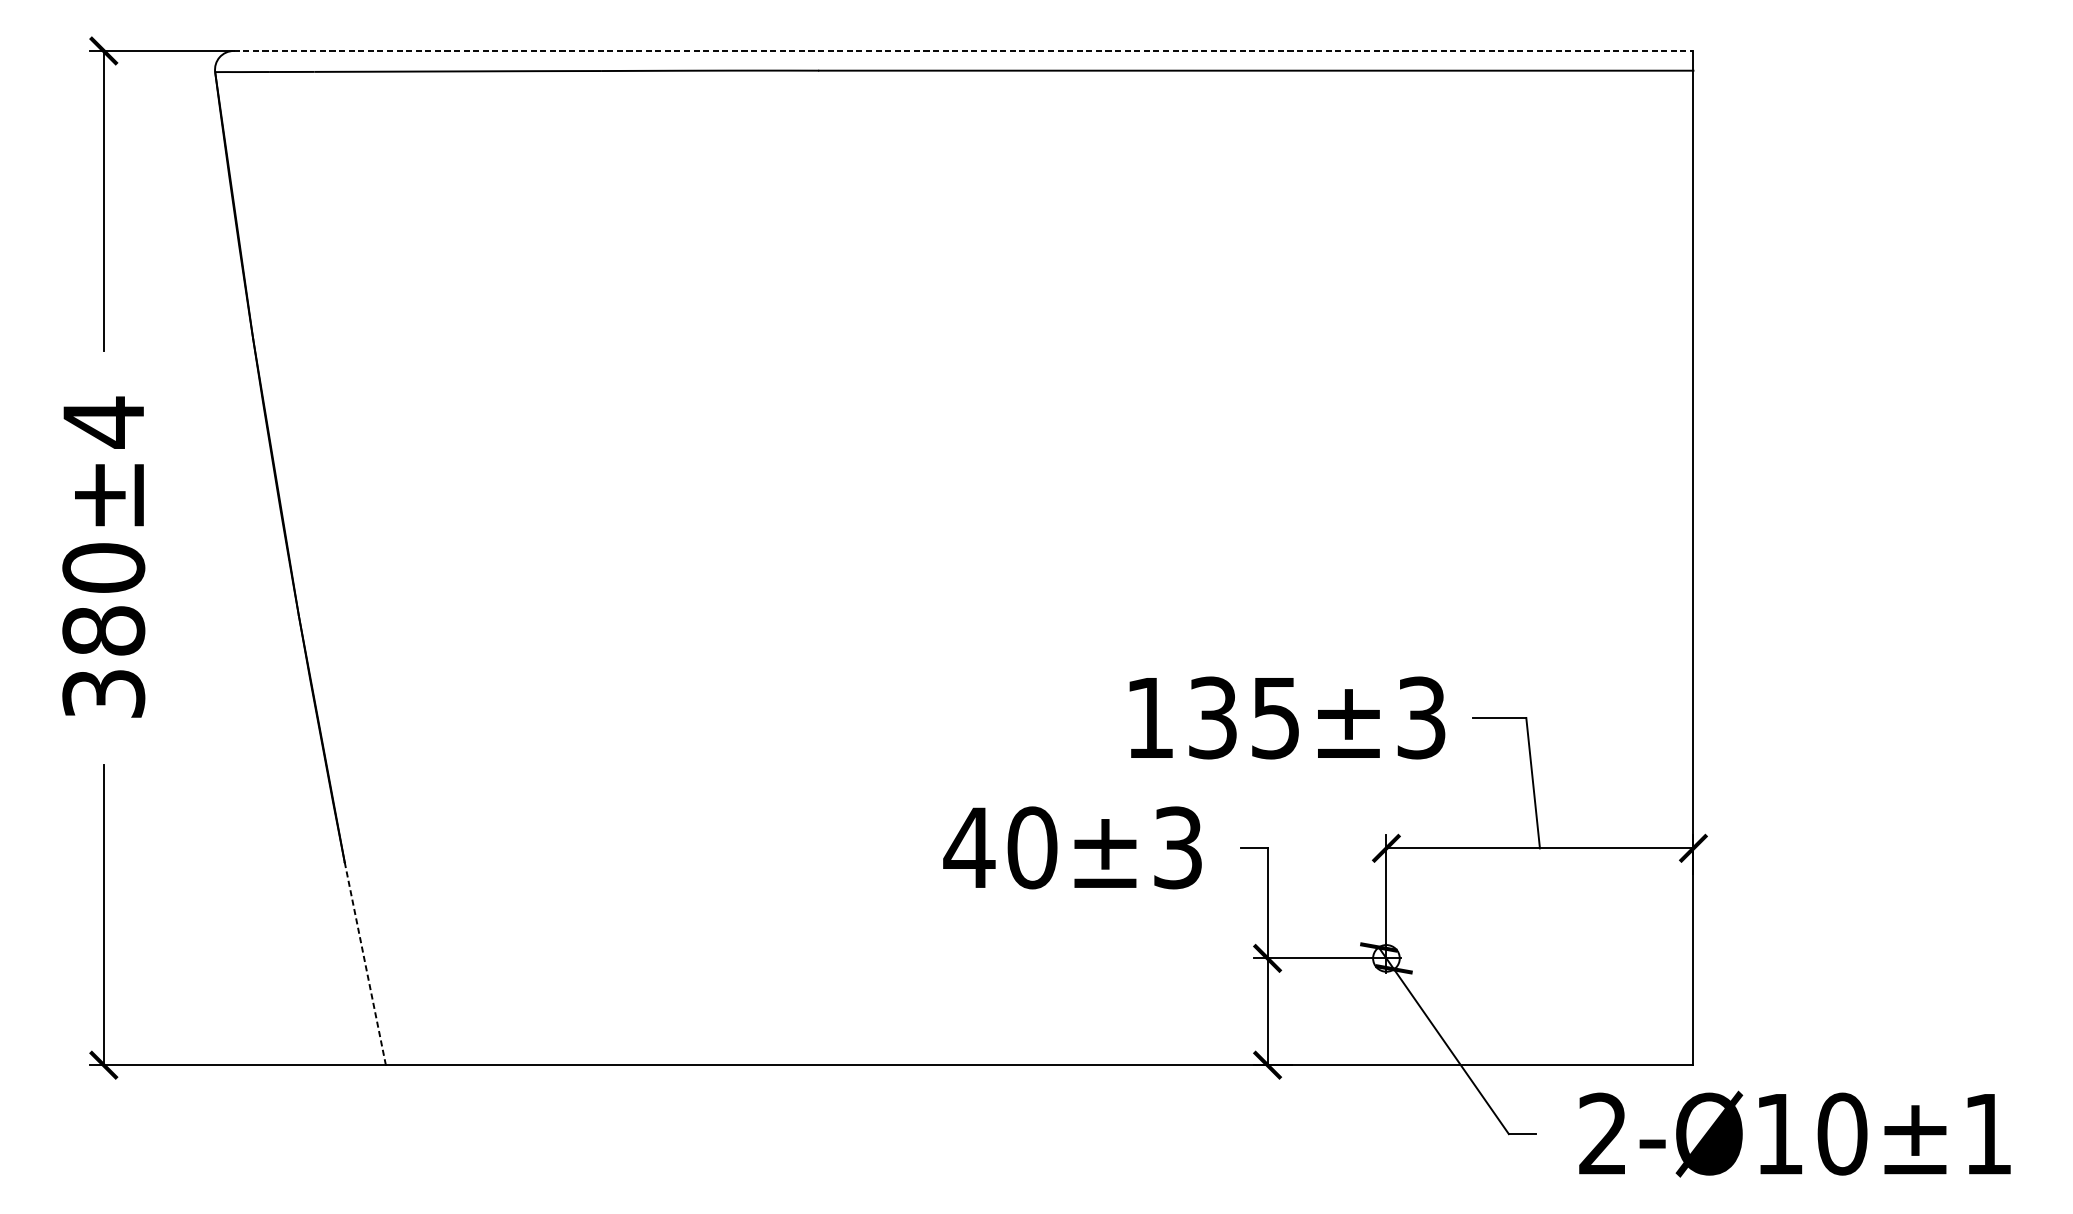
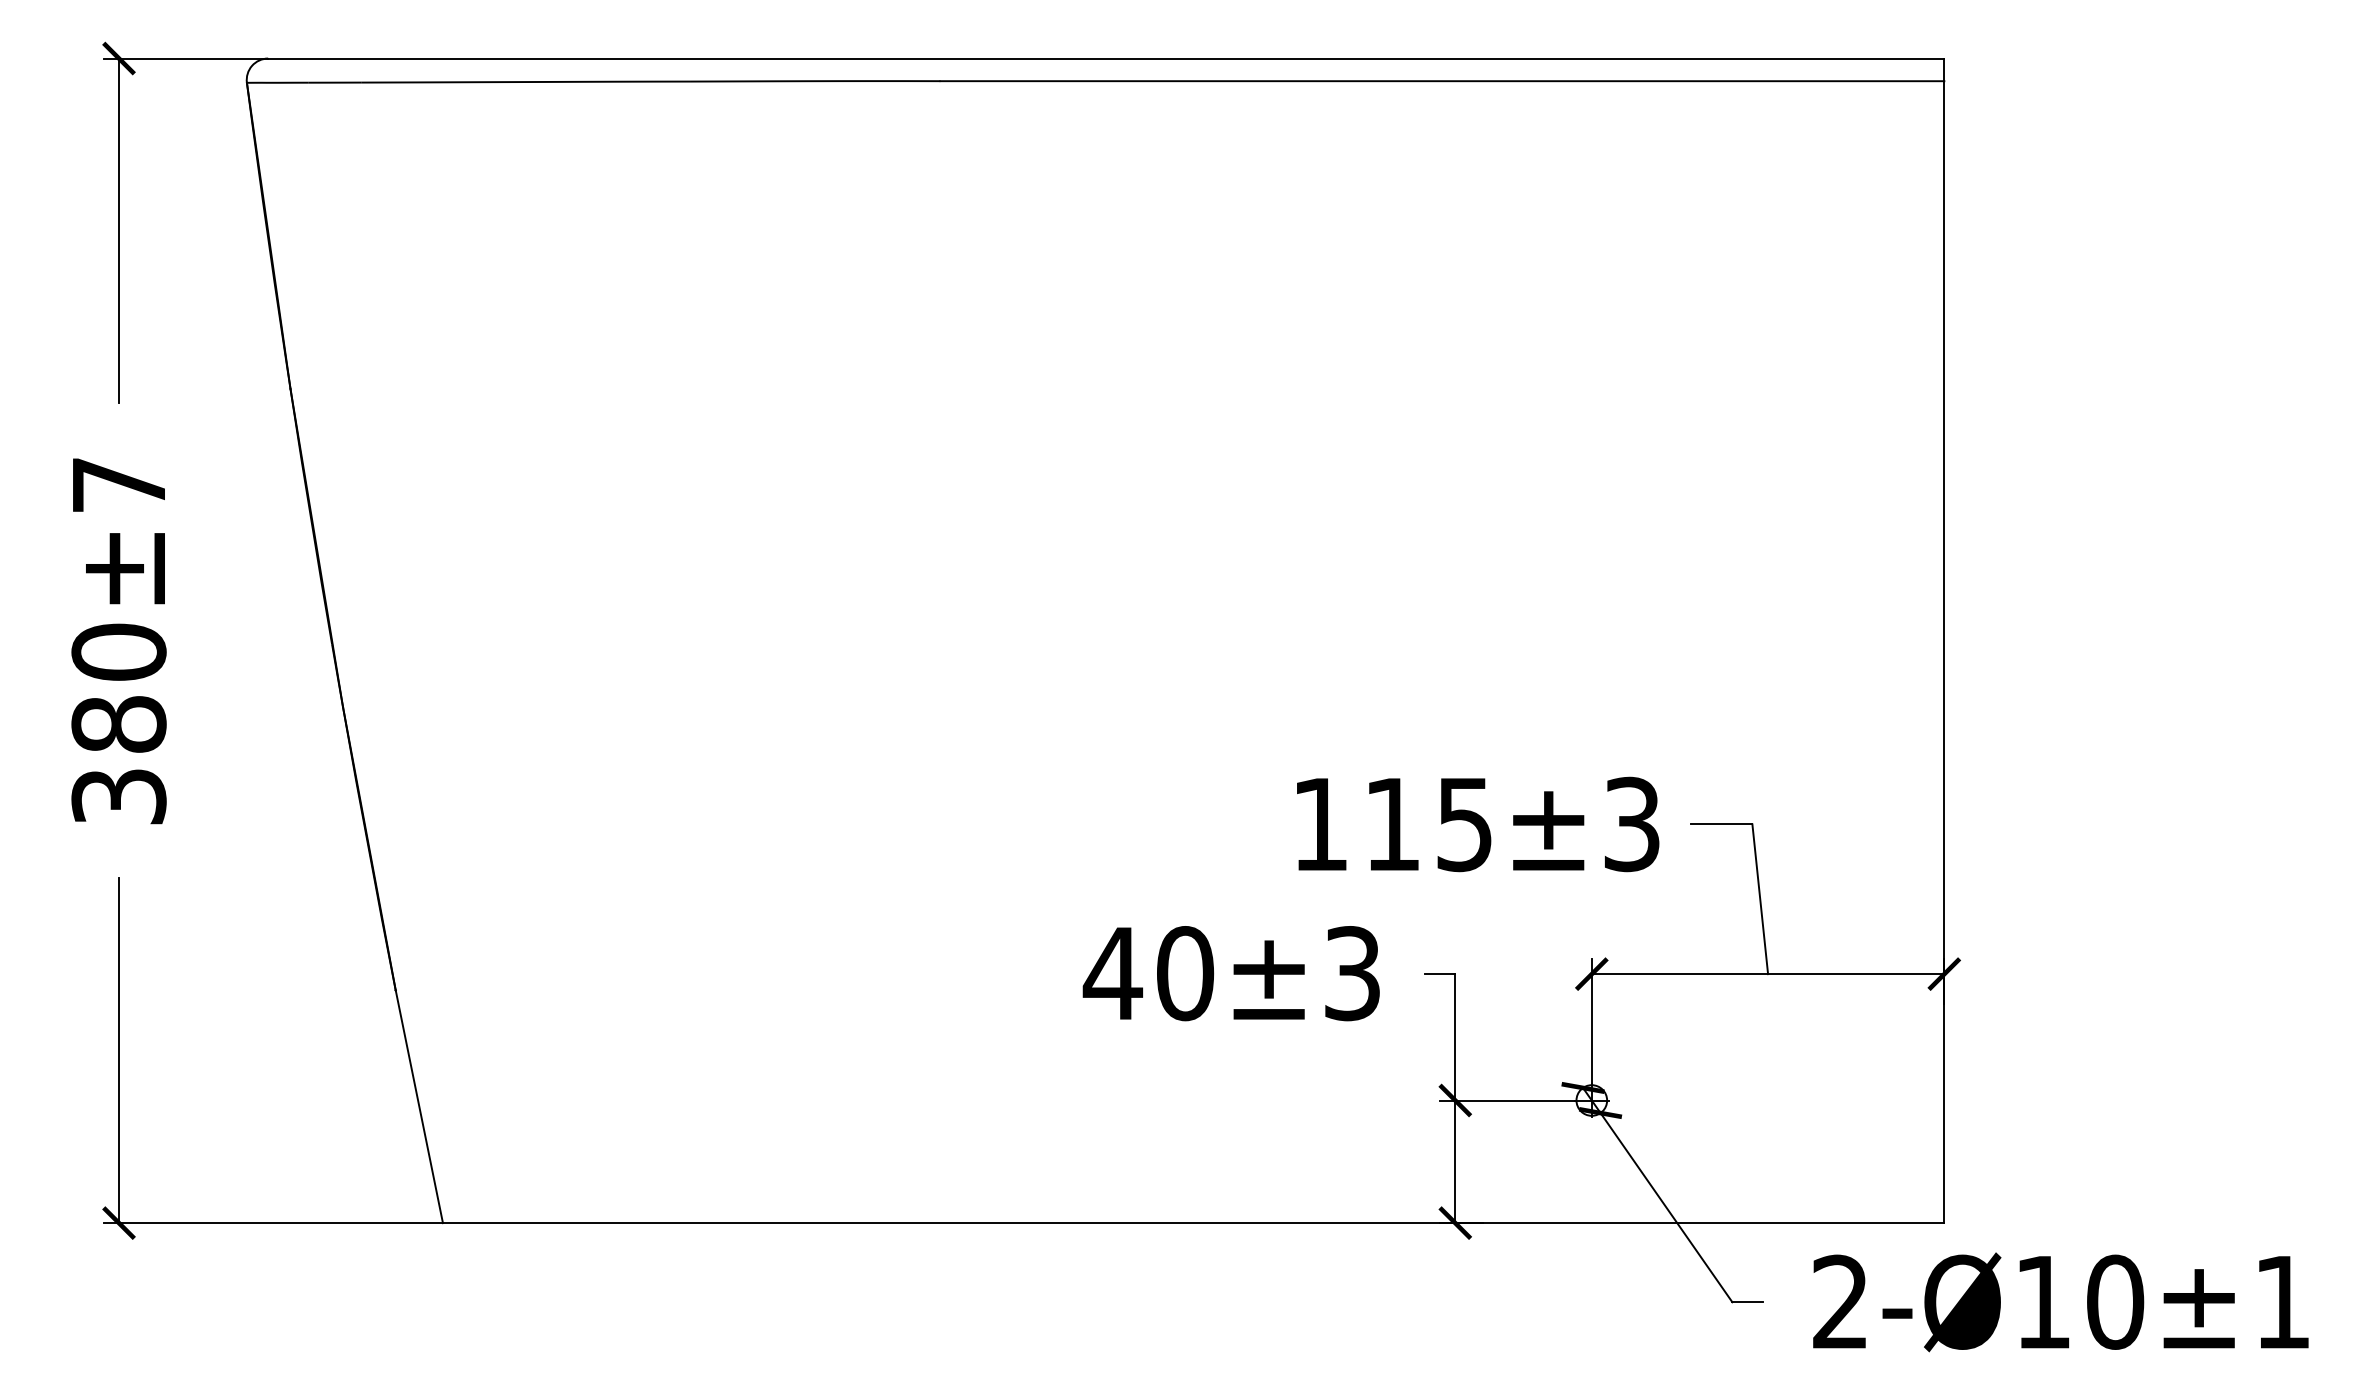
line: (963, 50) -> (1106, 58), dashed -> solid
text: (103, 422) -> (118, 485), 380±4 -> 380±7
text: (1212, 718) -> (1392, 824), 135±3 -> 115±3
line: (365, 963) -> (419, 1106), dashed -> solid

